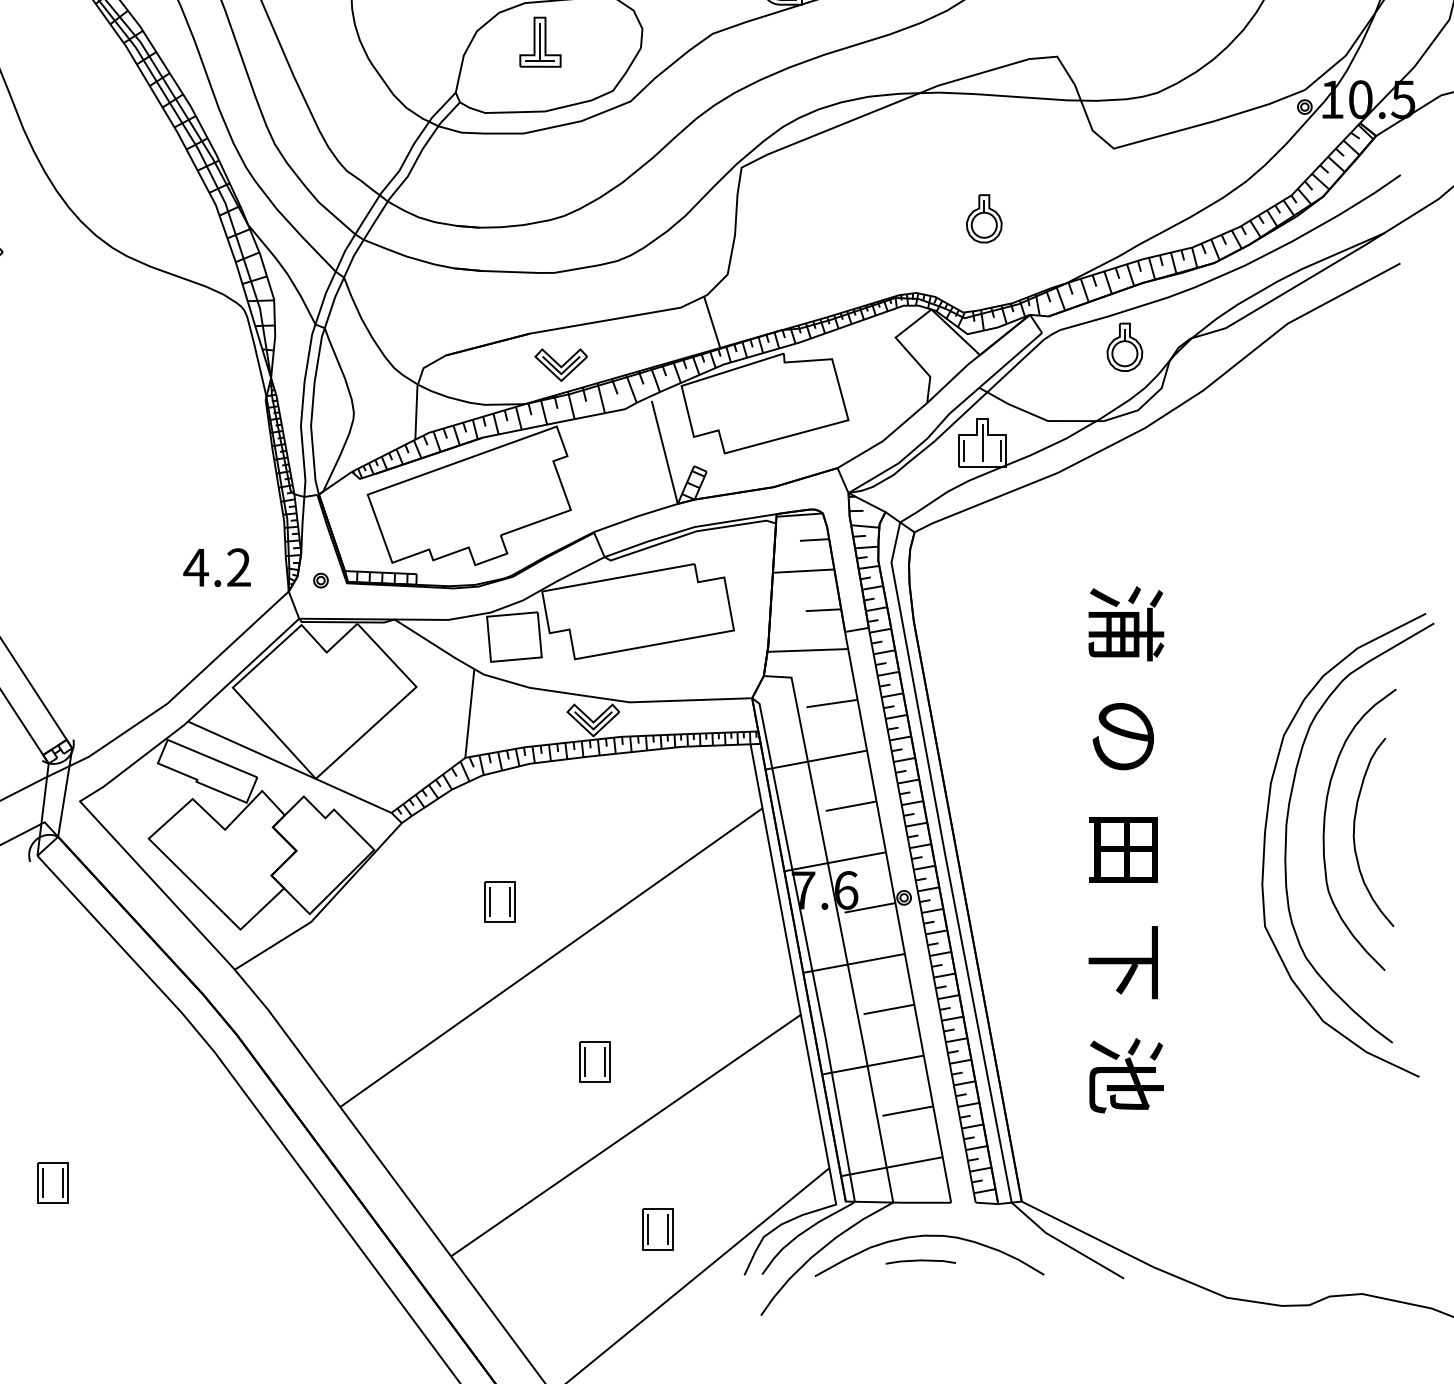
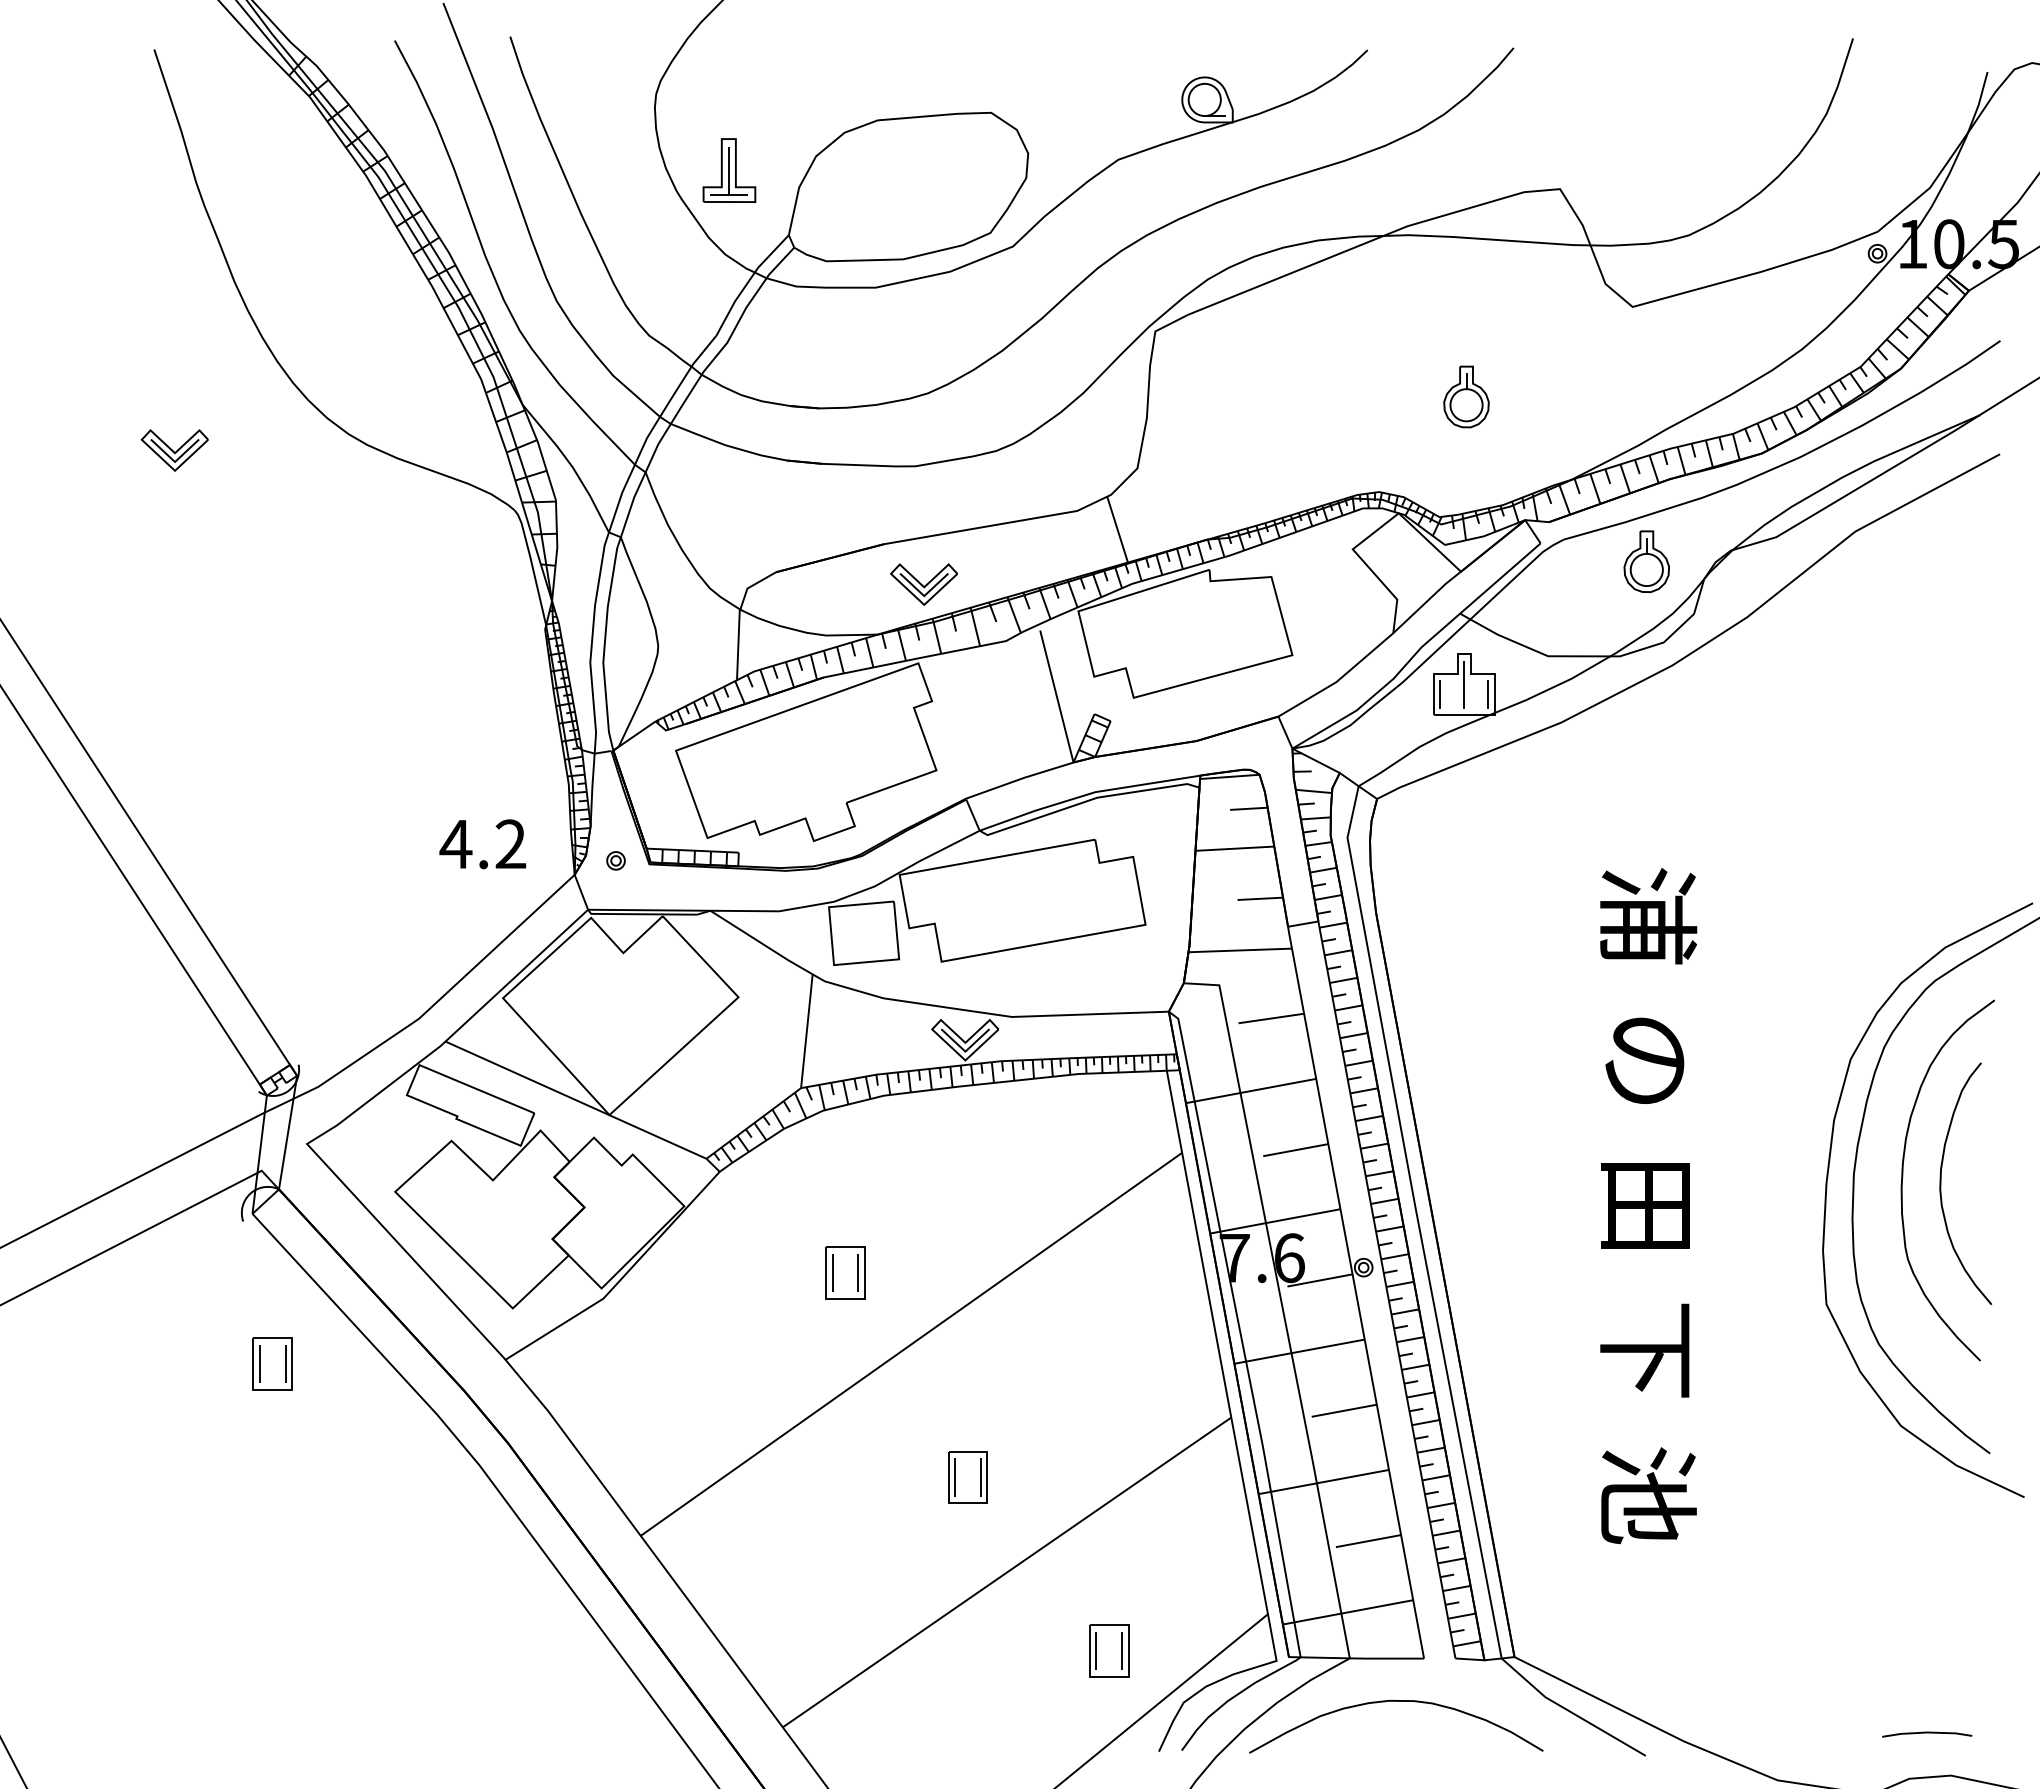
part: (540, 42) -> (729, 170), moved
part: (53, 1182) -> (272, 1363), moved
part: (658, 1229) -> (1109, 1650), moved
line: (921, 1261) -> (1927, 1733), moved

